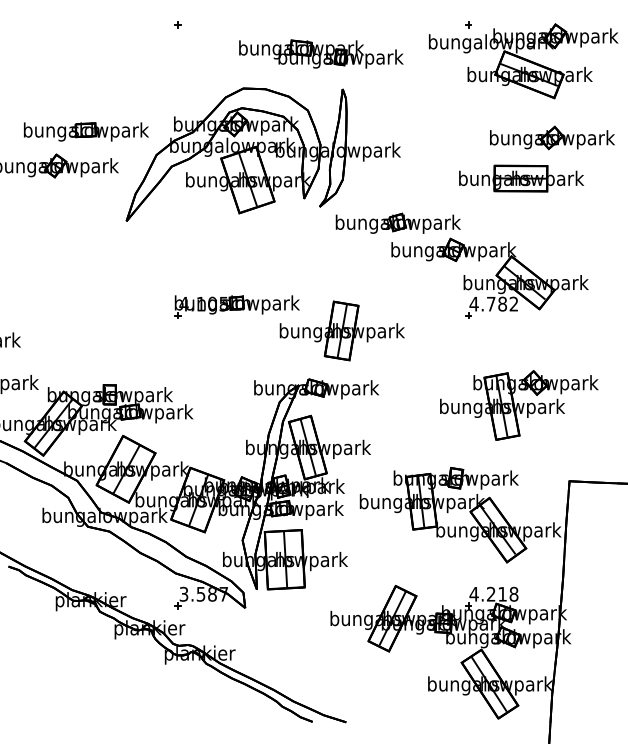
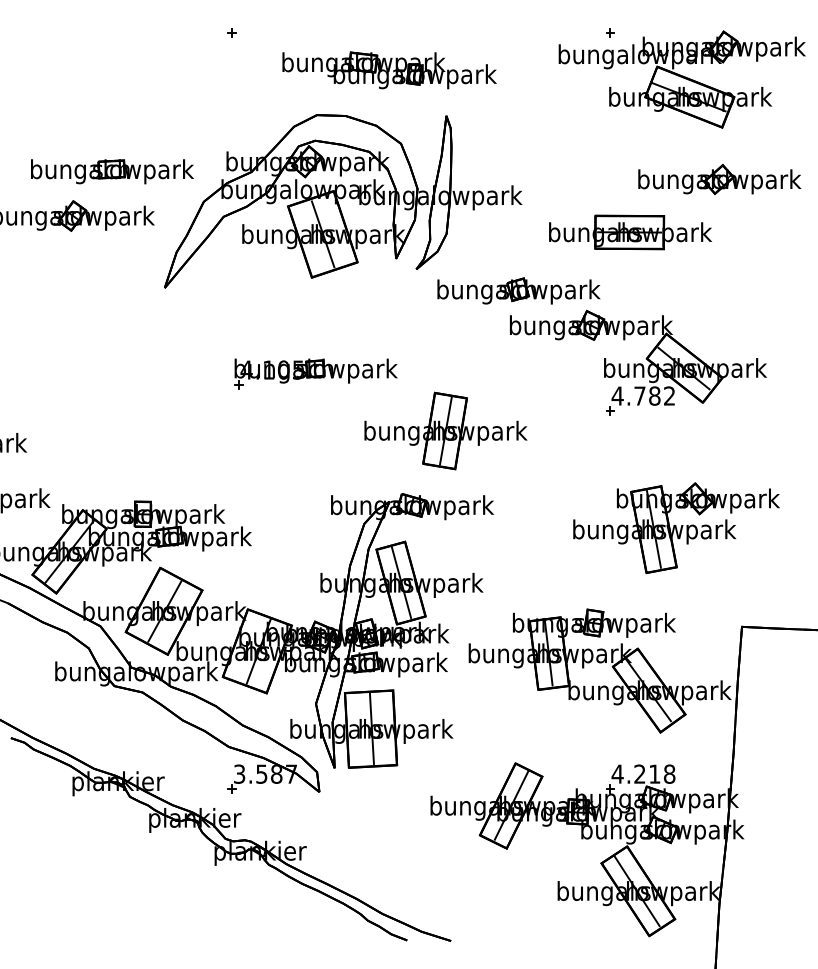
part: (321, 54) -> (389, 70), moved
part: (521, 178) -> (630, 232), moved
part: (236, 306) -> (315, 373), moved

